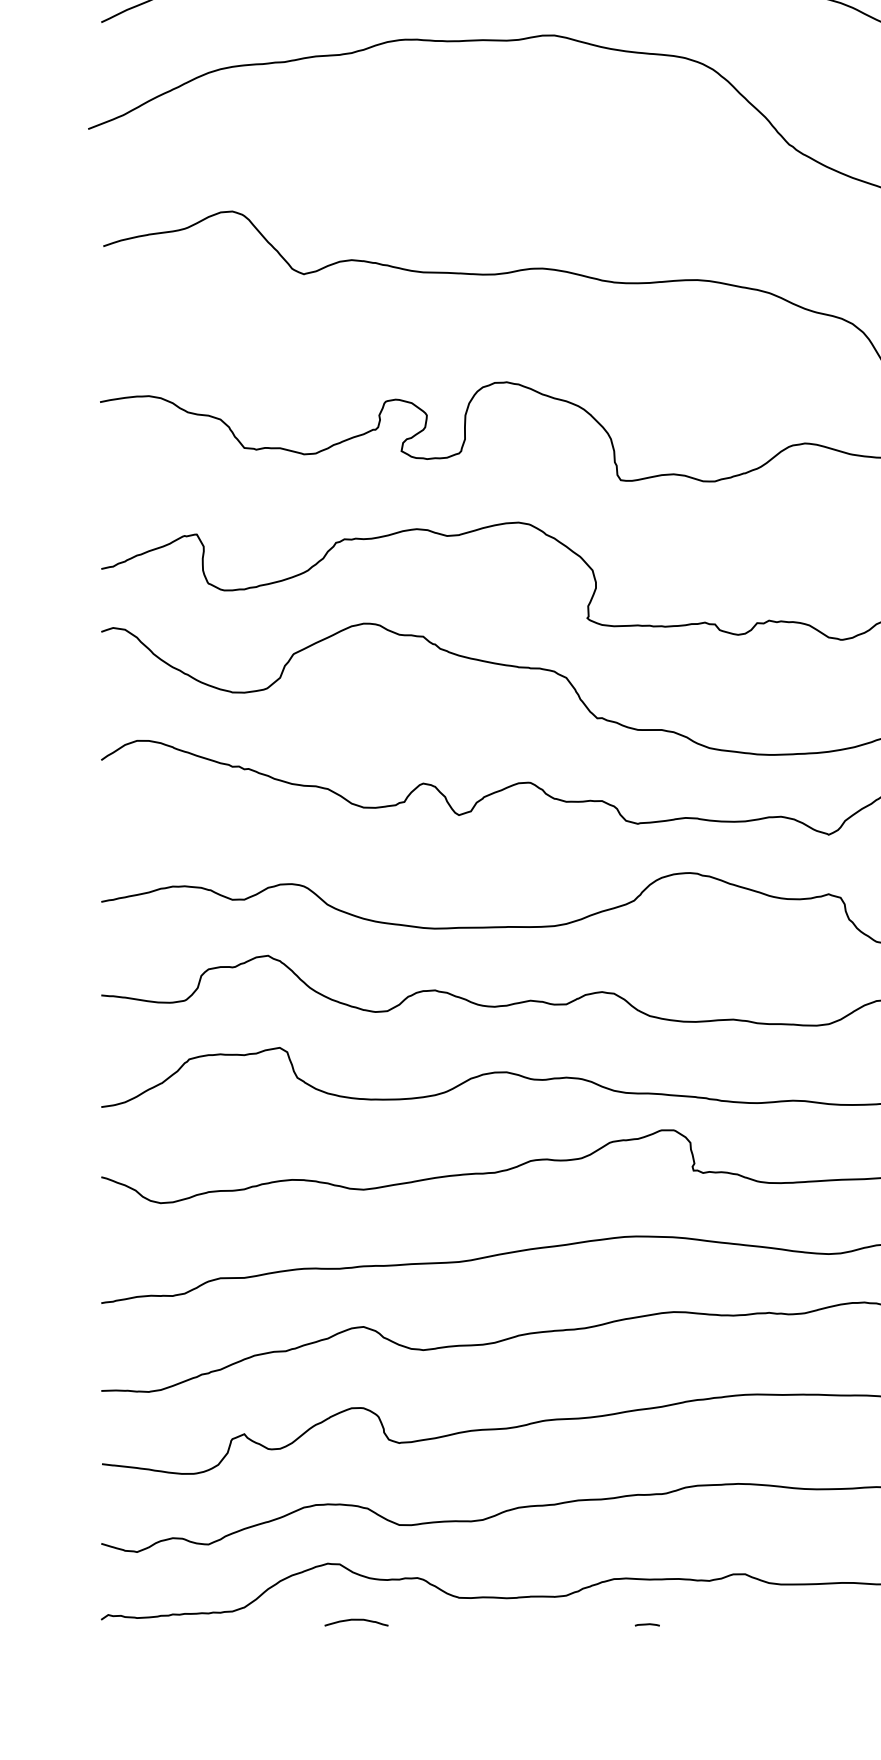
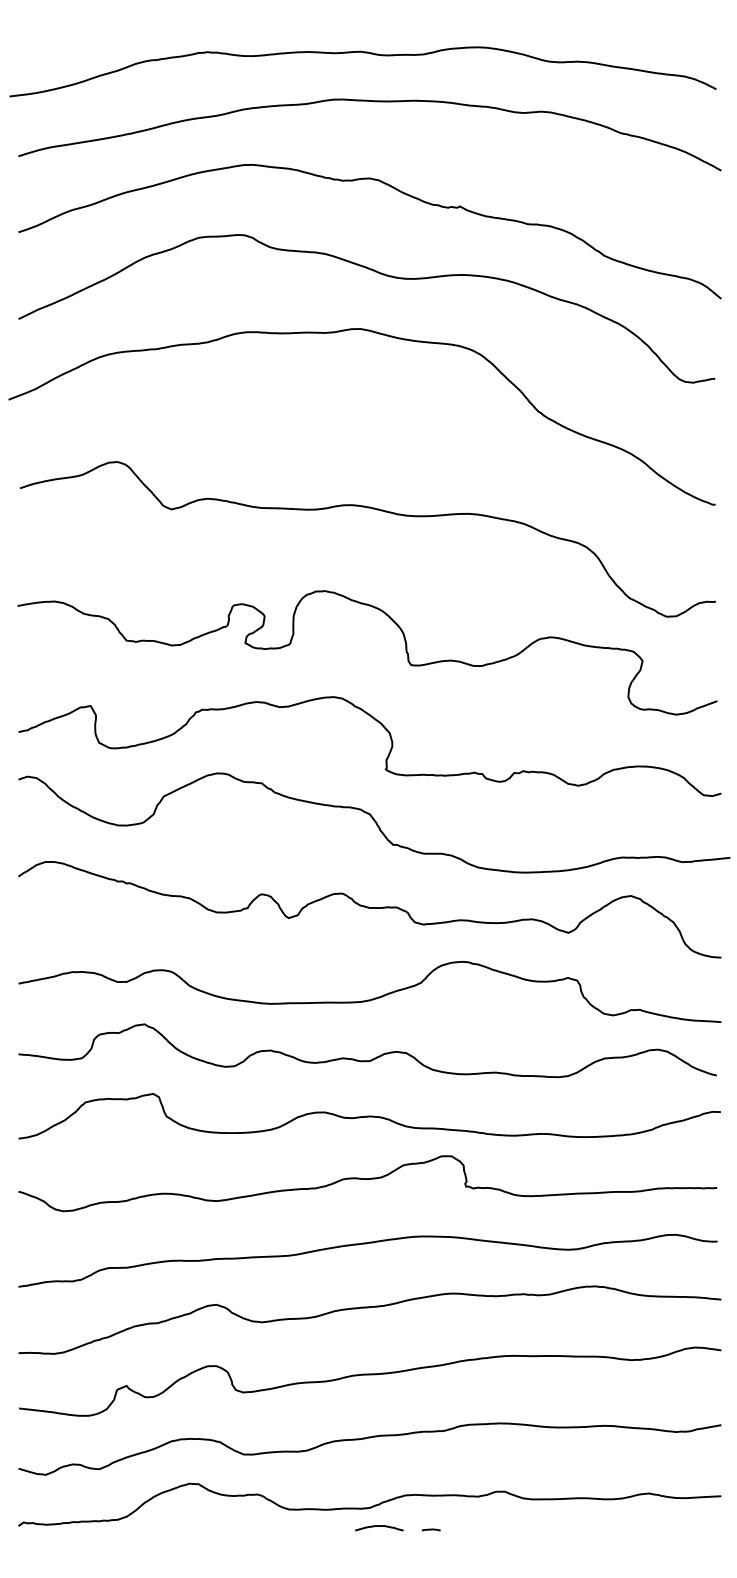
curve: (356, 1620) -> (379, 1526), moved

